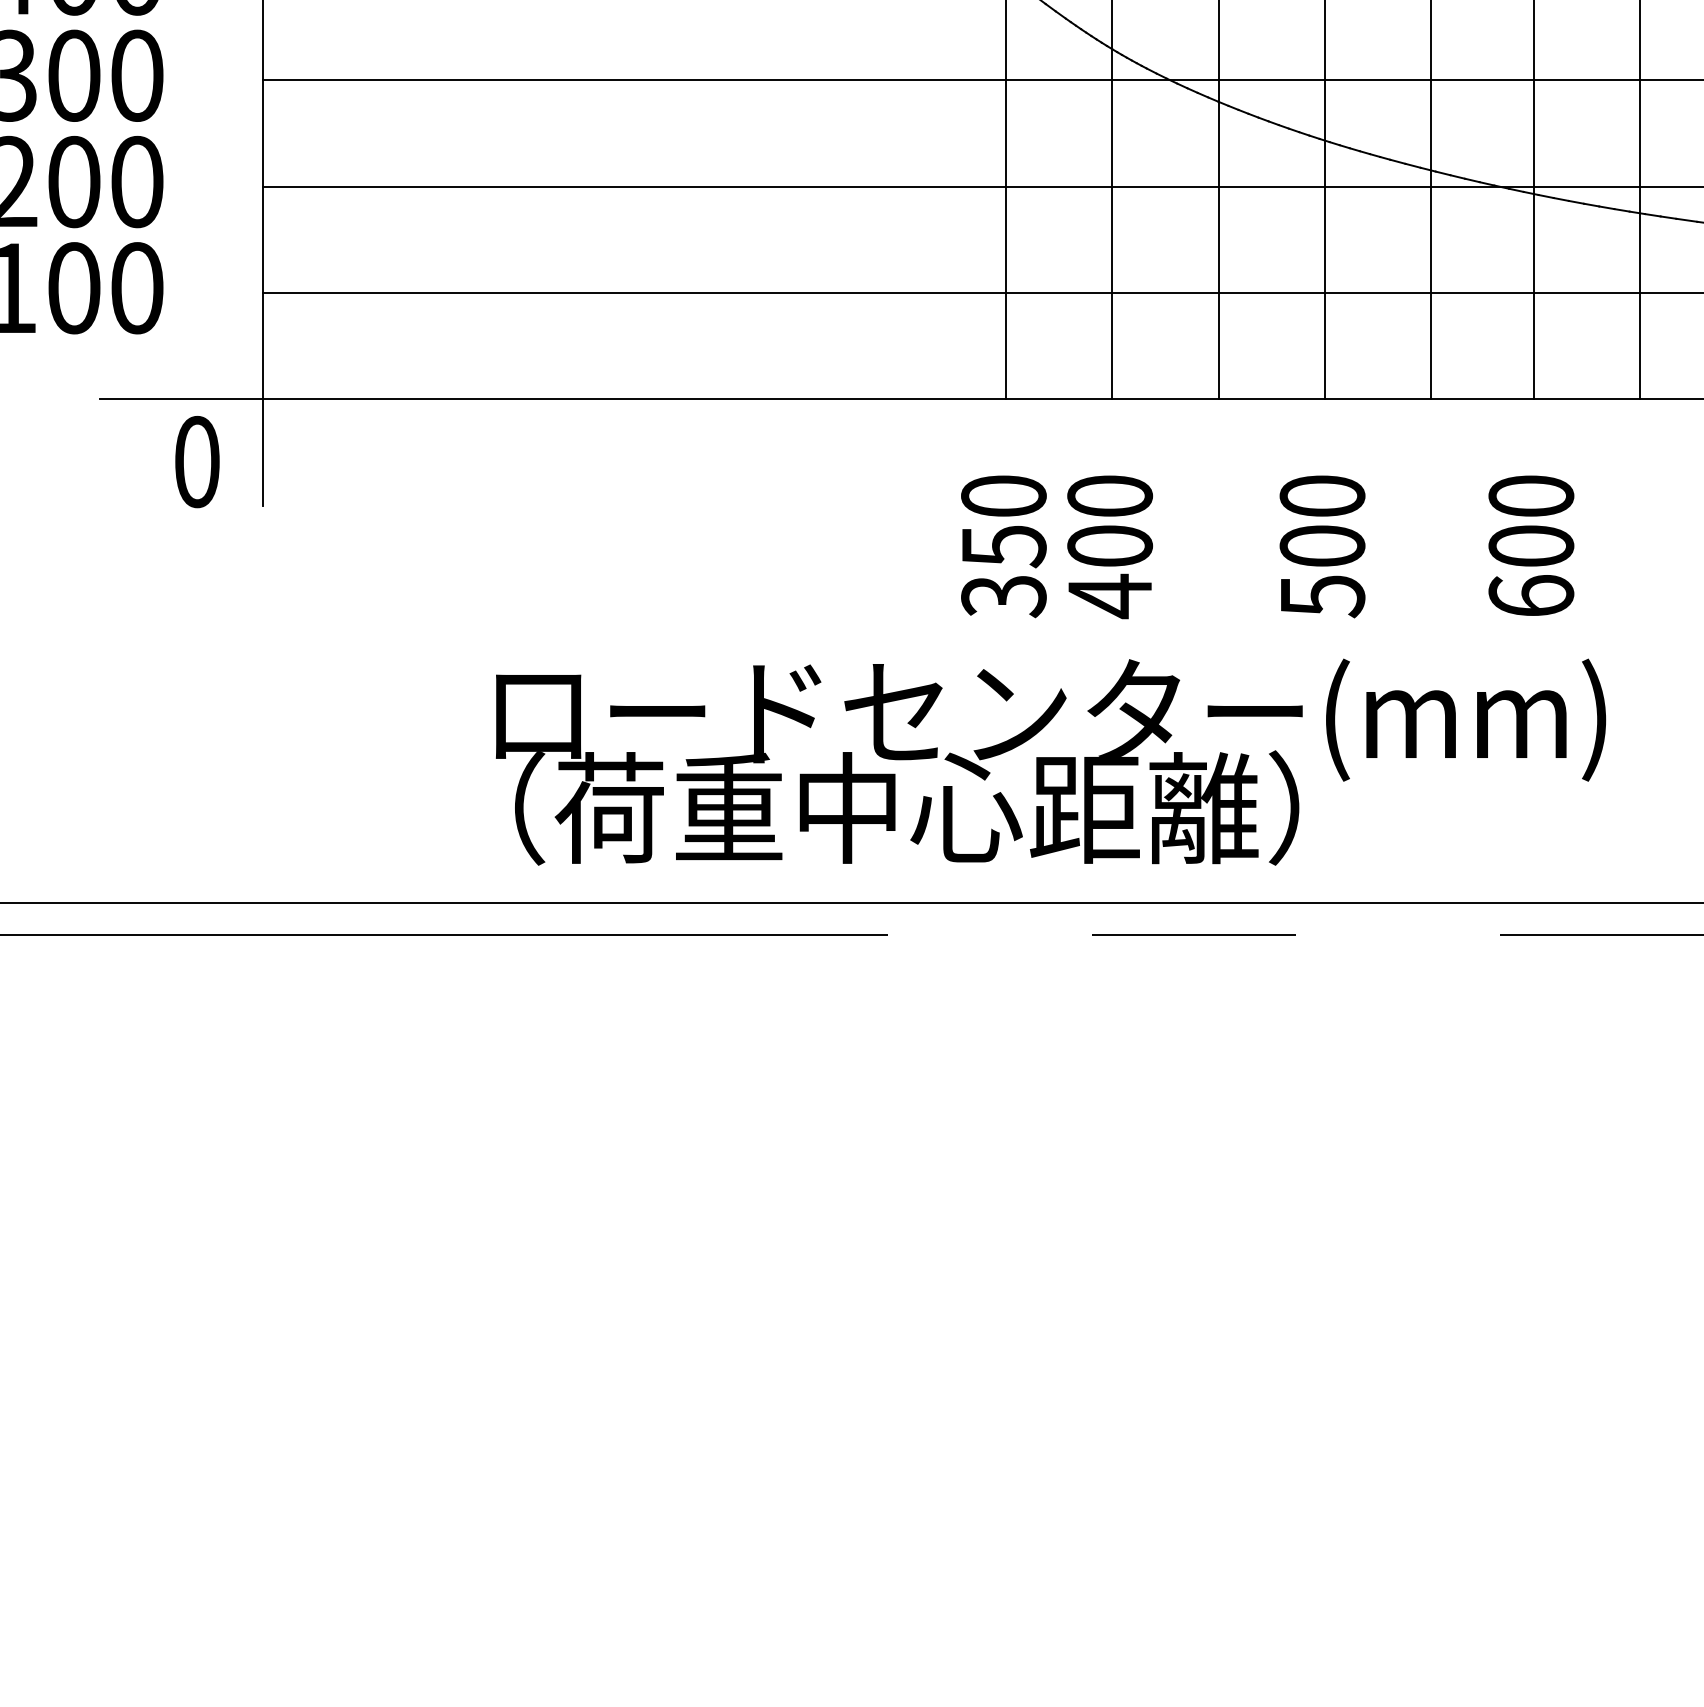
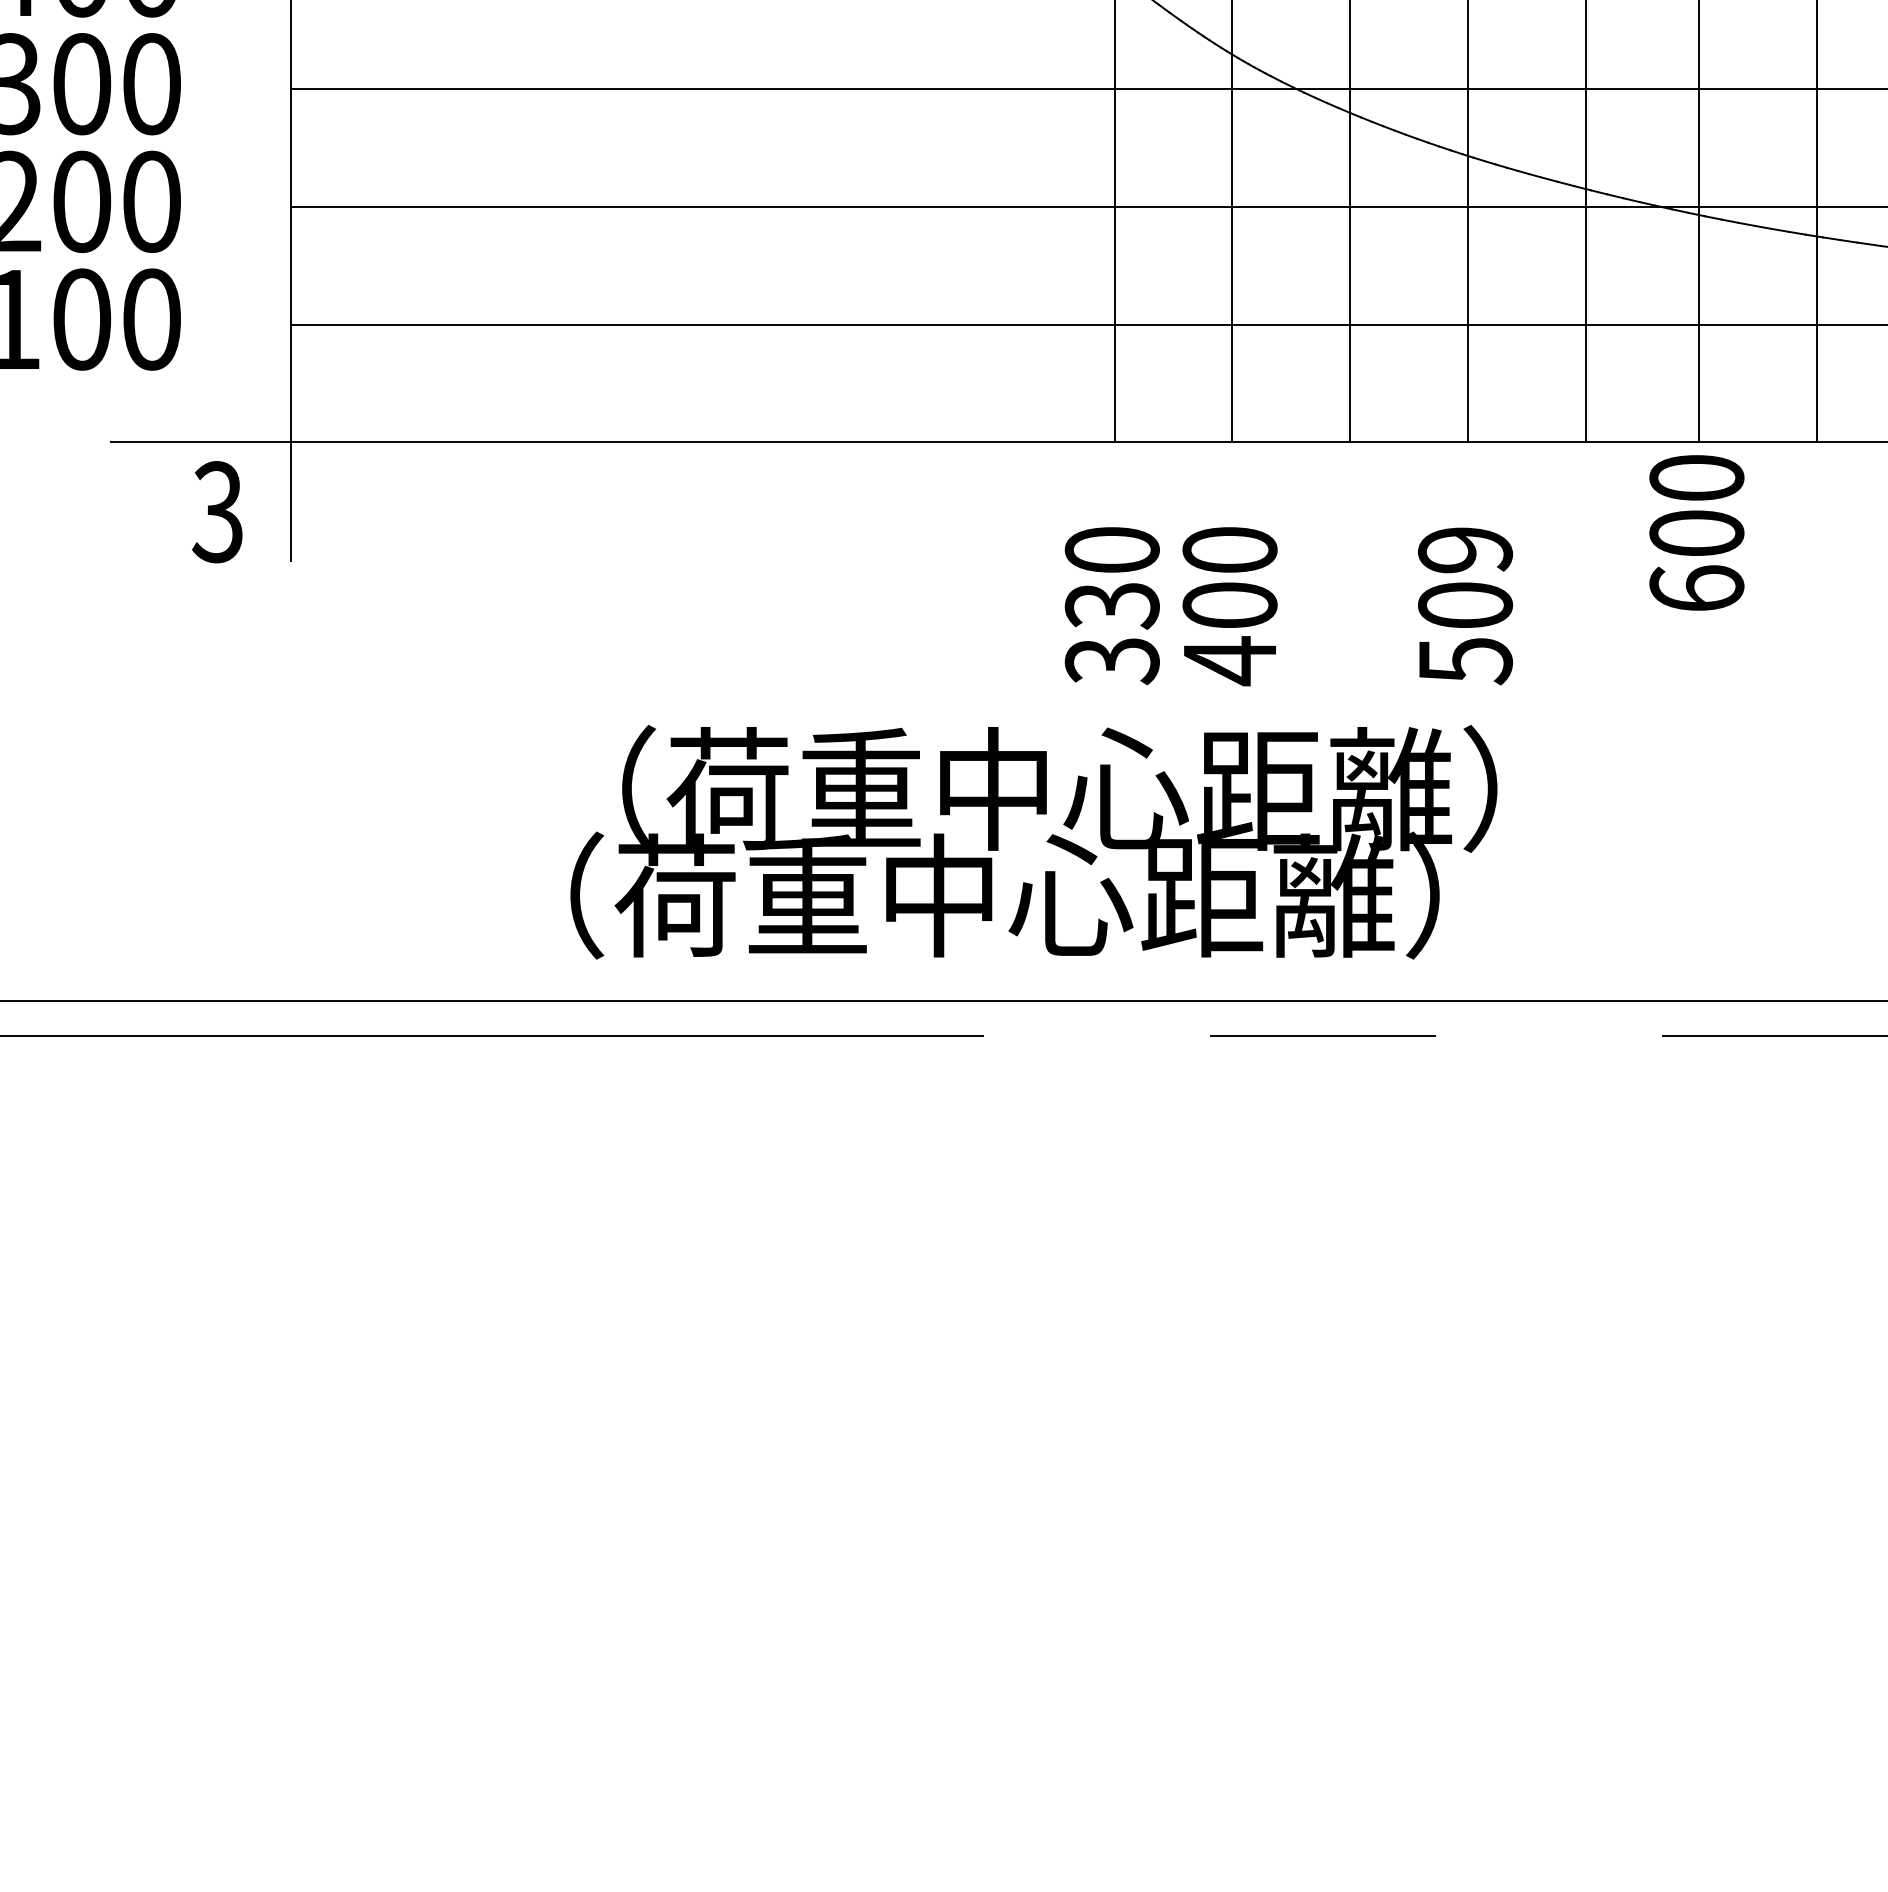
text: (196, 462) -> (217, 512), 0 -> 3
text: (1322, 496) -> (1465, 550), 500 -> 509
text: (1531, 545) -> (1697, 532), moved
text: (1003, 547) -> (1111, 606), 350 -> 330
text: (1050, 717) -> (1163, 795), ロードセンター(mm) -> （荷重中心距離）

